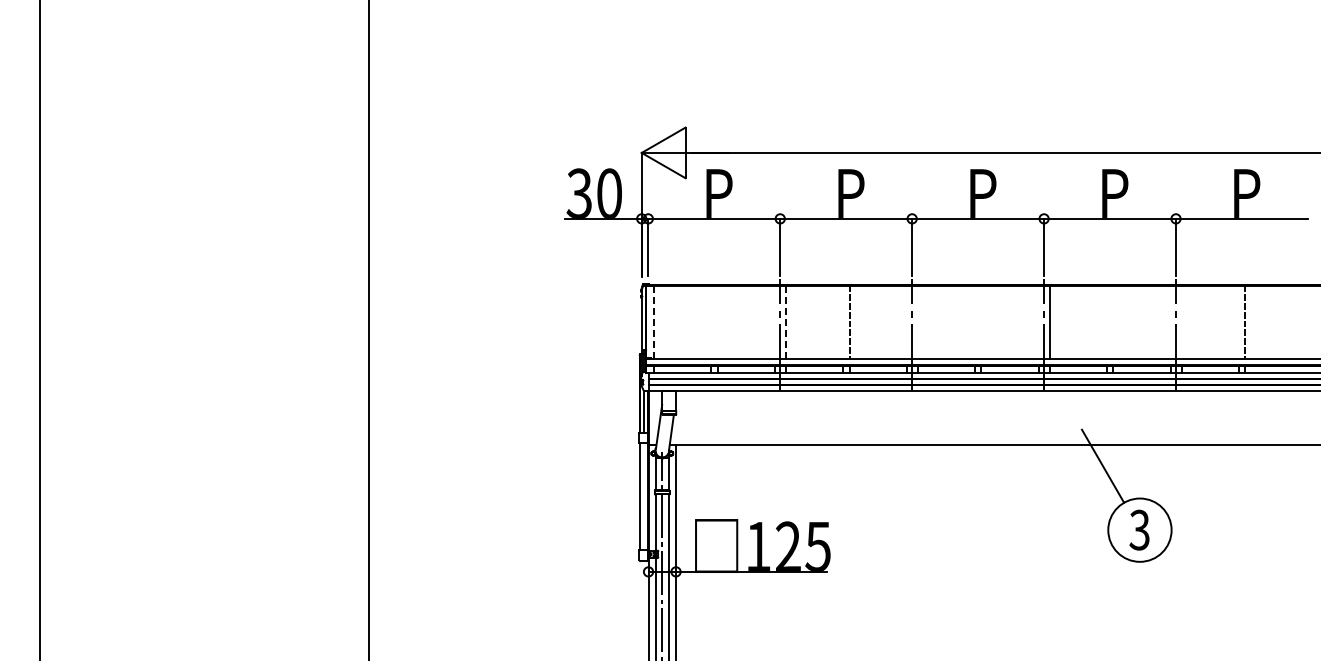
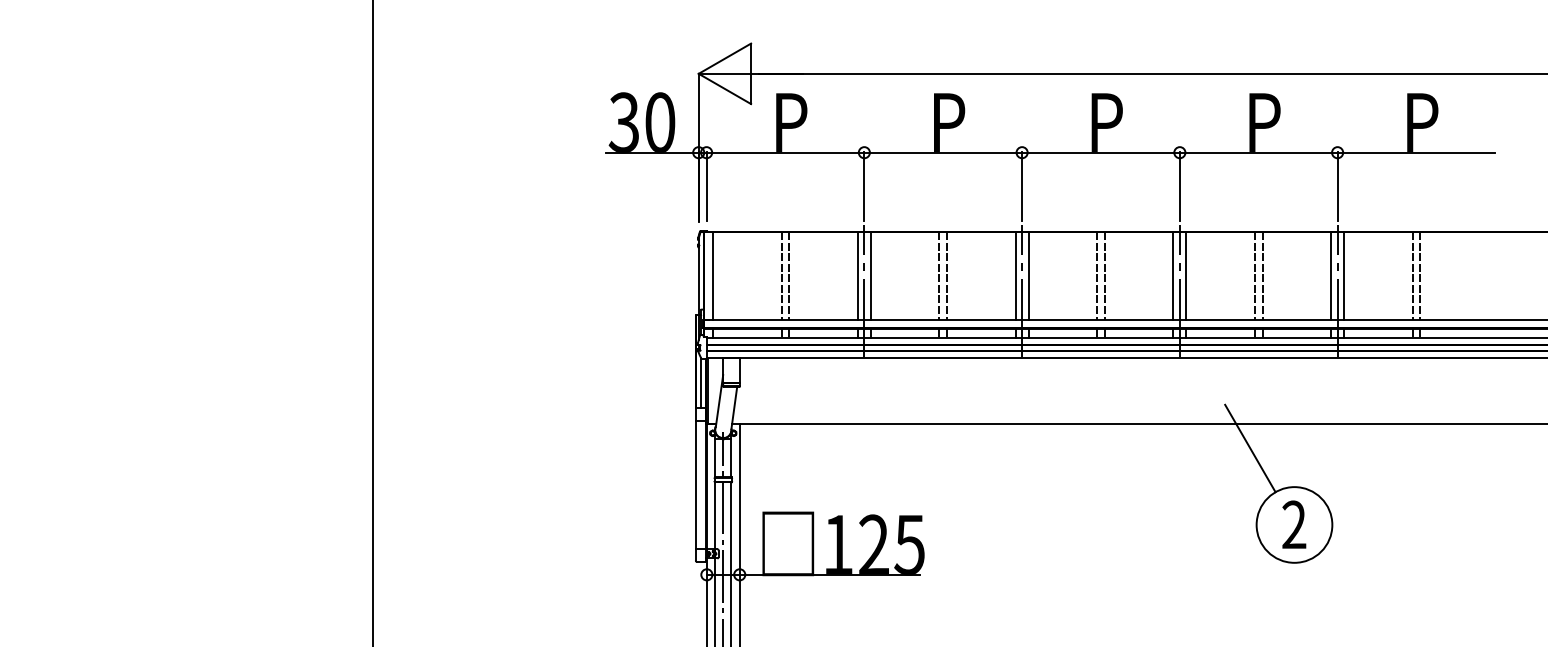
line: (710, 321) -> (780, 275), added
line: (717, 321) -> (789, 275), added
line: (774, 321) -> (857, 275), added
line: (842, 321) -> (938, 275), added
line: (906, 321) -> (1015, 275), added
line: (917, 321) -> (1028, 275), added
line: (974, 321) -> (1096, 275), added
line: (981, 321) -> (1105, 275), added
line: (1038, 321) -> (1173, 275), added
line: (1106, 321) -> (1254, 275), added
line: (1113, 321) -> (1262, 275), added
line: (1170, 321) -> (1331, 275), added
line: (1181, 321) -> (1344, 275), added
line: (1238, 321) -> (1412, 275), added
line: (653, 322) -> (712, 276), dashed -> solid
line: (785, 322) -> (870, 276), dashed -> solid
text: (1139, 530) -> (1293, 525), 3 -> 2

